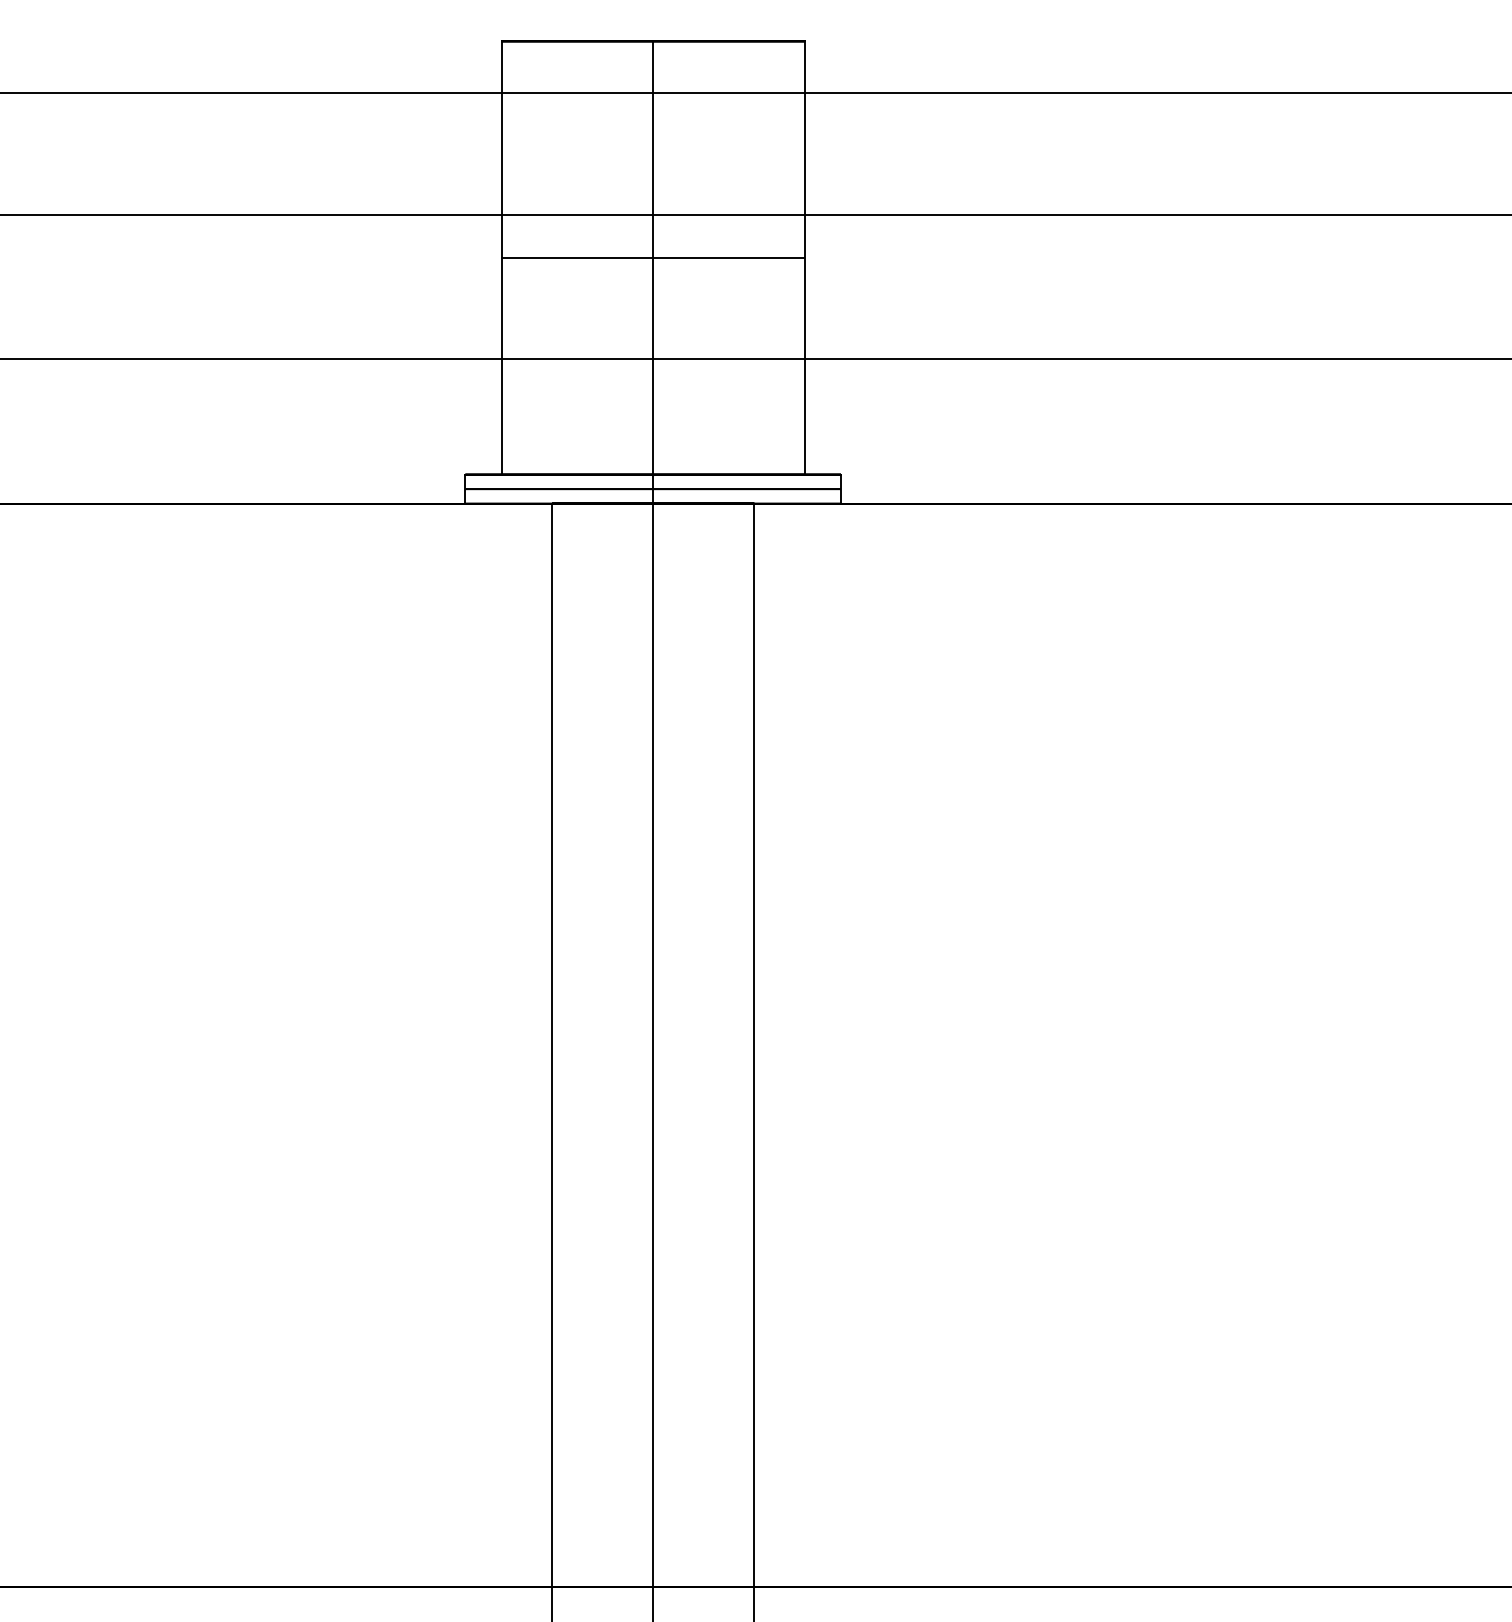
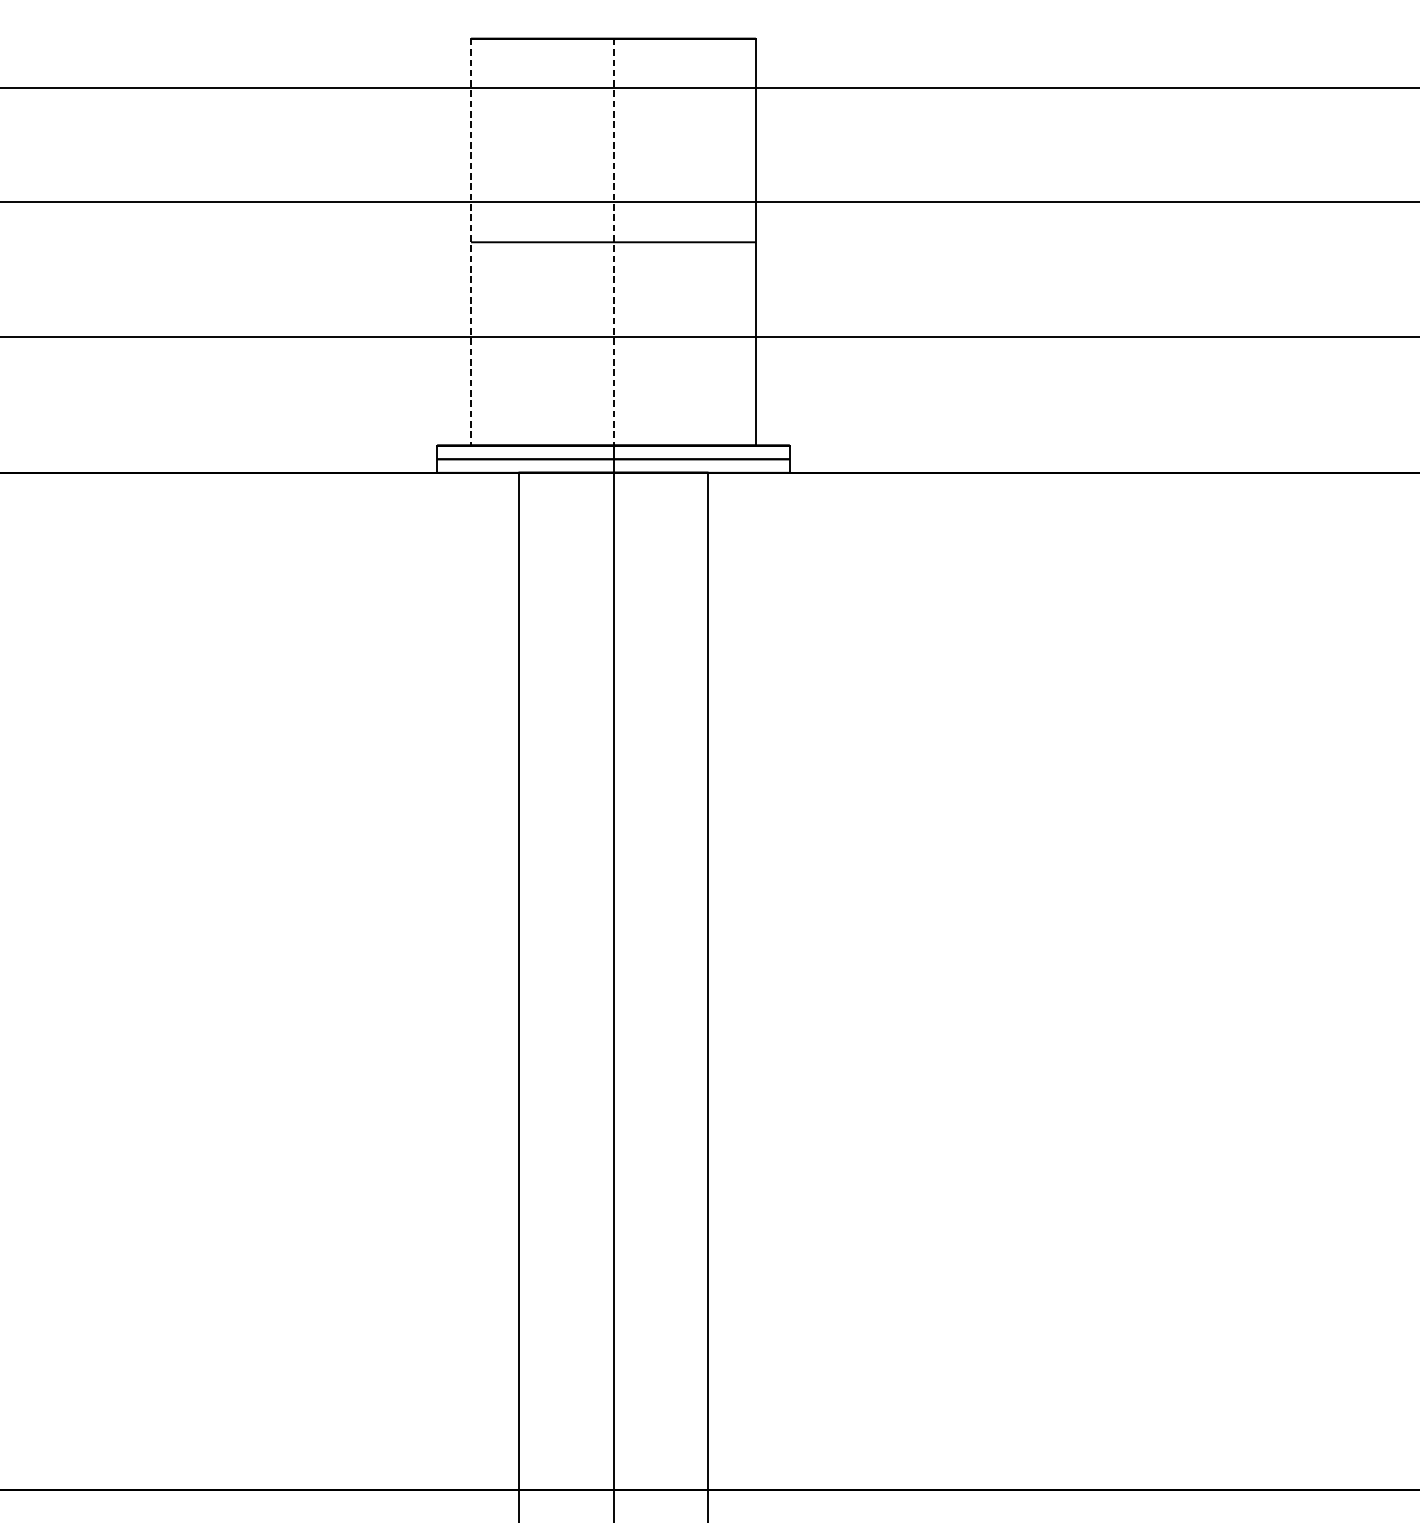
line: (501, 258) -> (471, 242), solid -> dashed
line: (653, 258) -> (613, 242), solid -> dashed

